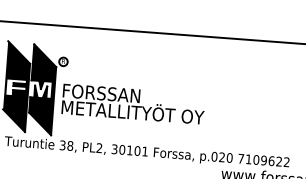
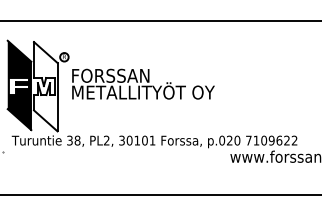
fill: (42, 89) -> (45, 86), removed
text: (133, 103) -> (143, 83), moved

